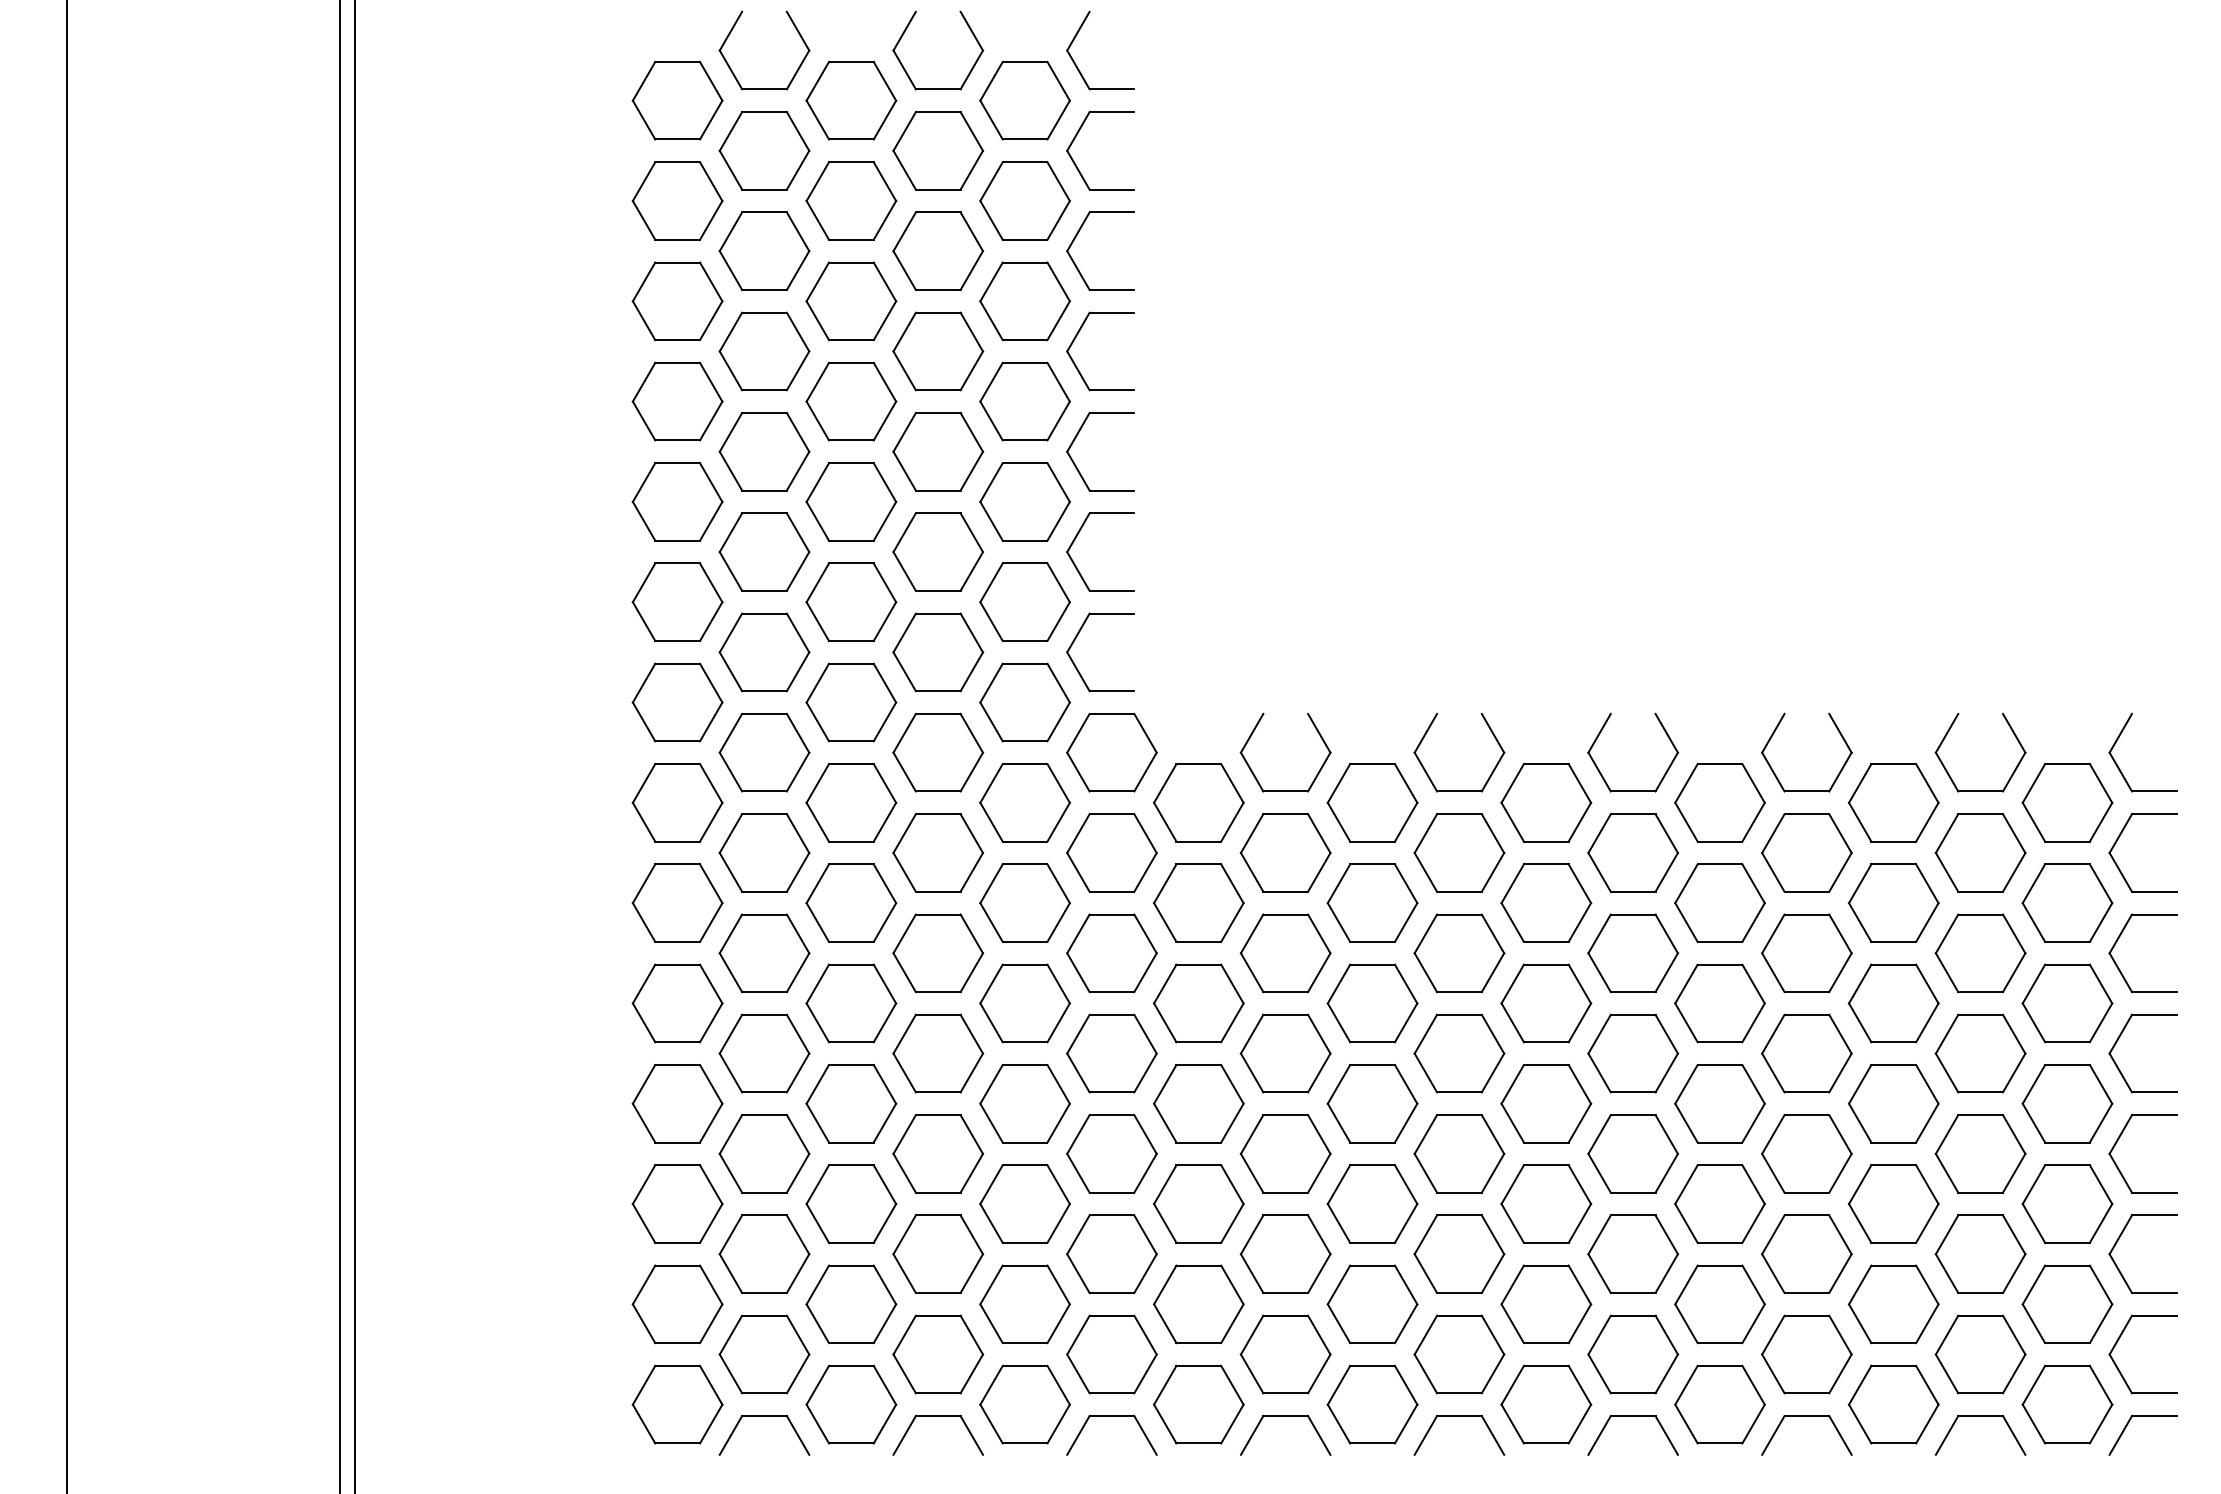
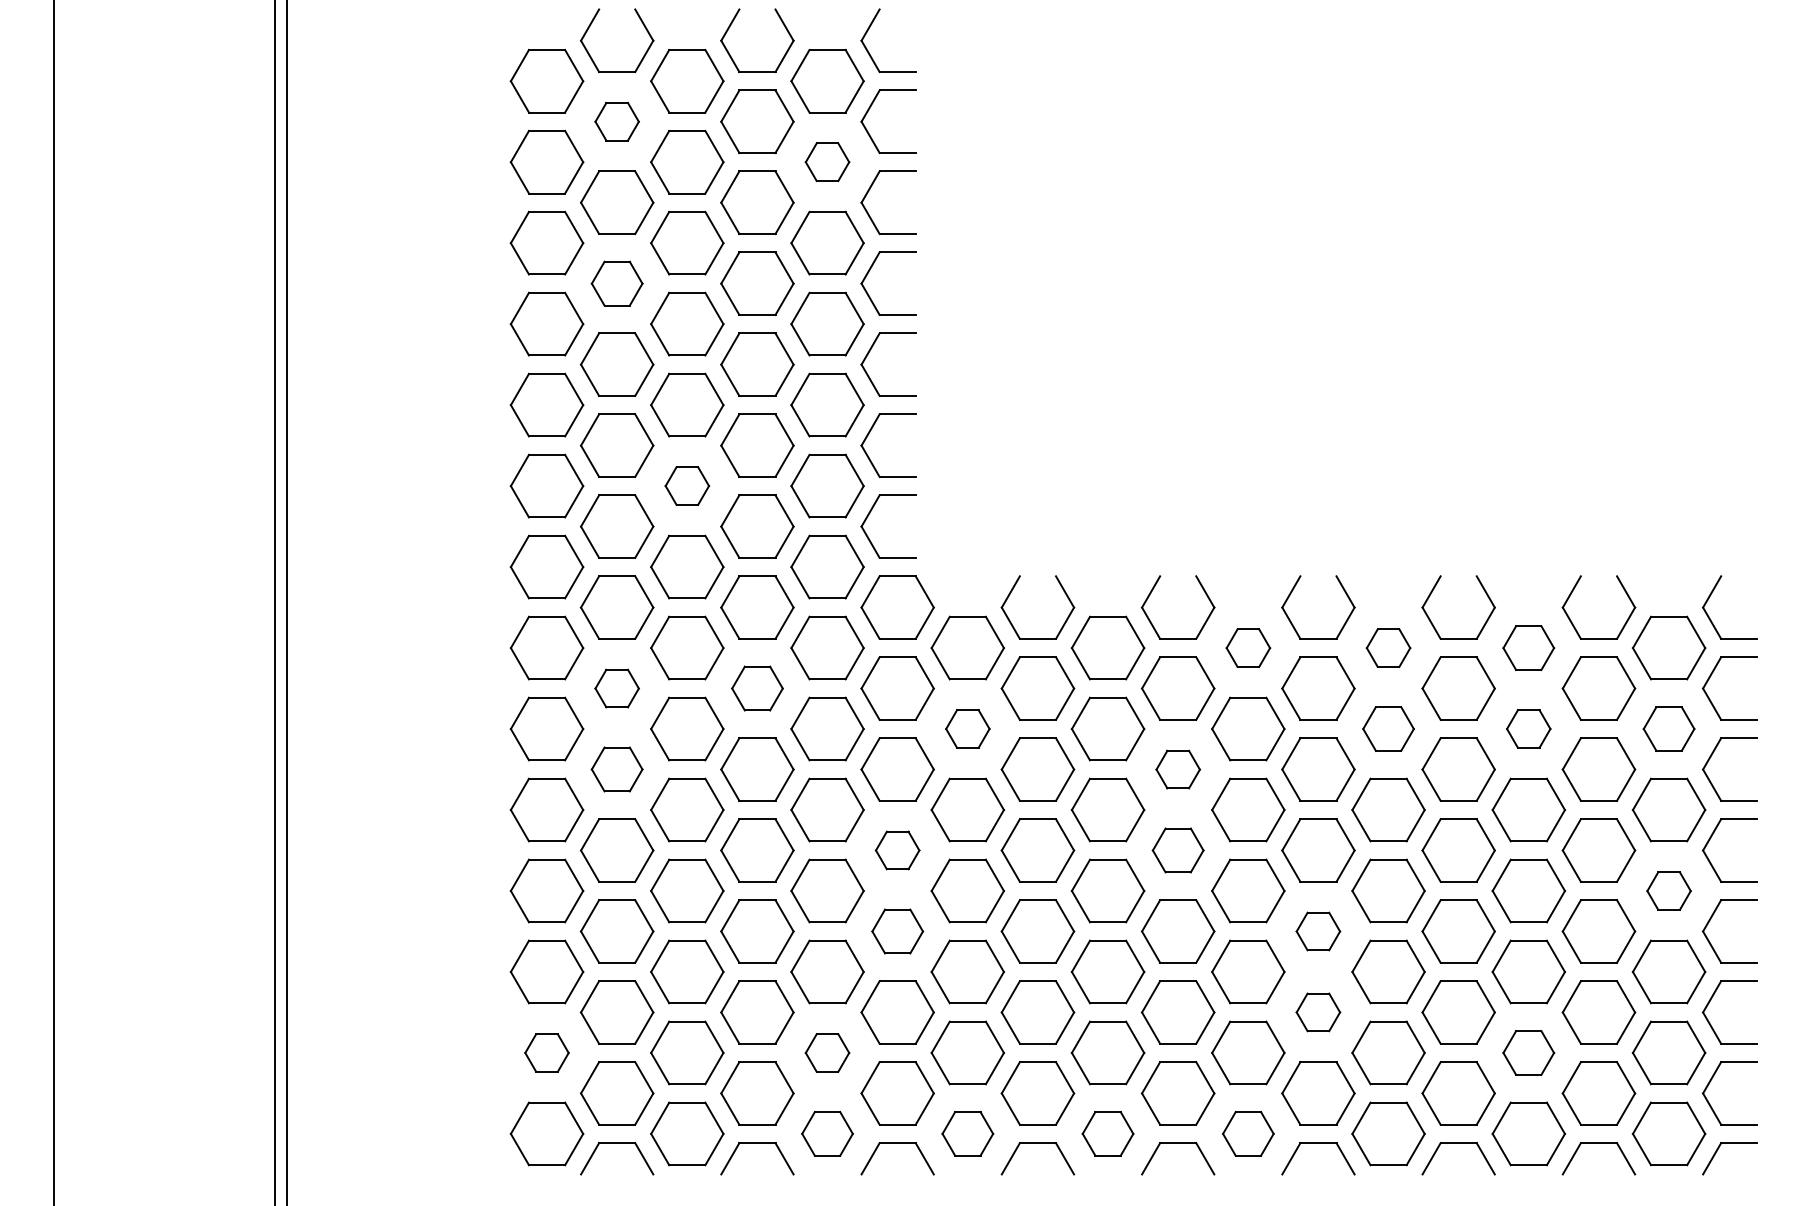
part: (764, 150) -> (617, 121), size x0.6
part: (1024, 200) -> (827, 161), size x0.6
part: (764, 351) -> (617, 283), size x0.7
part: (851, 601) -> (687, 485), size x0.6
part: (1546, 802) -> (1248, 647), size x0.6
part: (1719, 802) -> (1388, 647), size x0.6
part: (1893, 802) -> (1528, 647), size x0.7
part: (764, 852) -> (617, 688), size x0.6
part: (938, 852) -> (757, 688), size x0.7
part: (1198, 902) -> (967, 728), size x0.6
part: (1719, 902) -> (1388, 728), size x0.7
part: (1893, 902) -> (1528, 728), size x0.6
part: (2067, 902) -> (1669, 728), size x0.7
part: (764, 952) -> (617, 768), size x0.7
part: (1459, 953) -> (1178, 769), size x0.6
part: (1111, 1053) -> (897, 850), size x0.6
part: (1459, 1053) -> (1178, 850), size x0.7
part: (2067, 1103) -> (1669, 890), size x0.6
part: (1111, 1153) -> (897, 931), size x0.7
part: (1632, 1153) -> (1317, 931), size x0.6
part: (1632, 1253) -> (1317, 1011), size x0.6
part: (677, 1304) -> (546, 1053), size x0.6
part: (1024, 1304) -> (827, 1053), size x0.6
part: (1893, 1304) -> (1528, 1053), size x0.7
part: (1024, 1404) -> (827, 1133), size x0.7
part: (1198, 1404) -> (967, 1133), size x0.7
part: (1372, 1404) -> (1108, 1133), size x0.7
part: (1546, 1404) -> (1248, 1133), size x0.7

